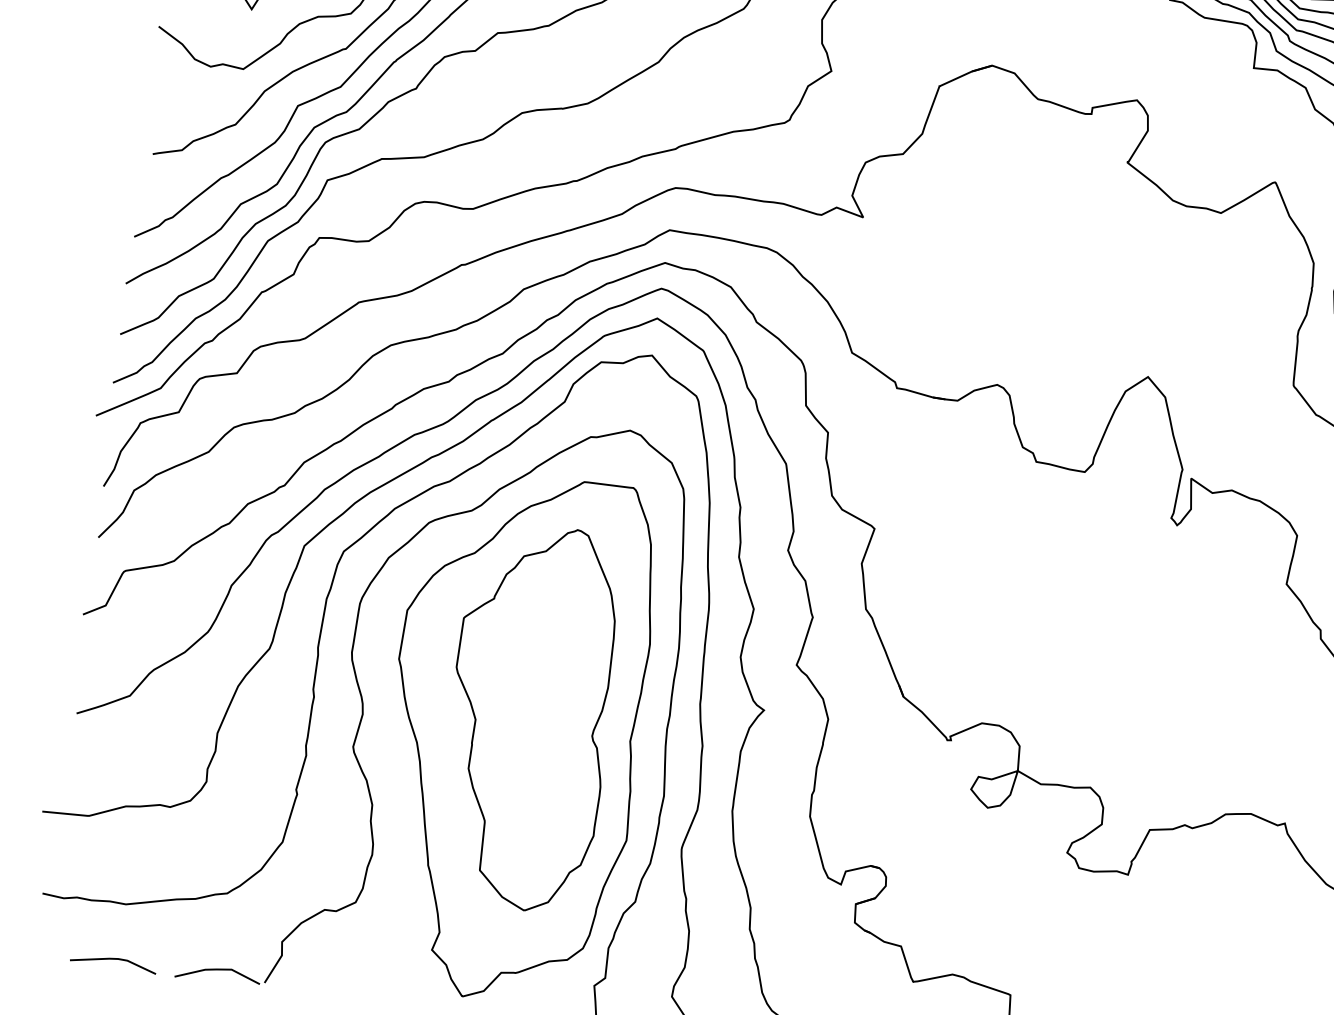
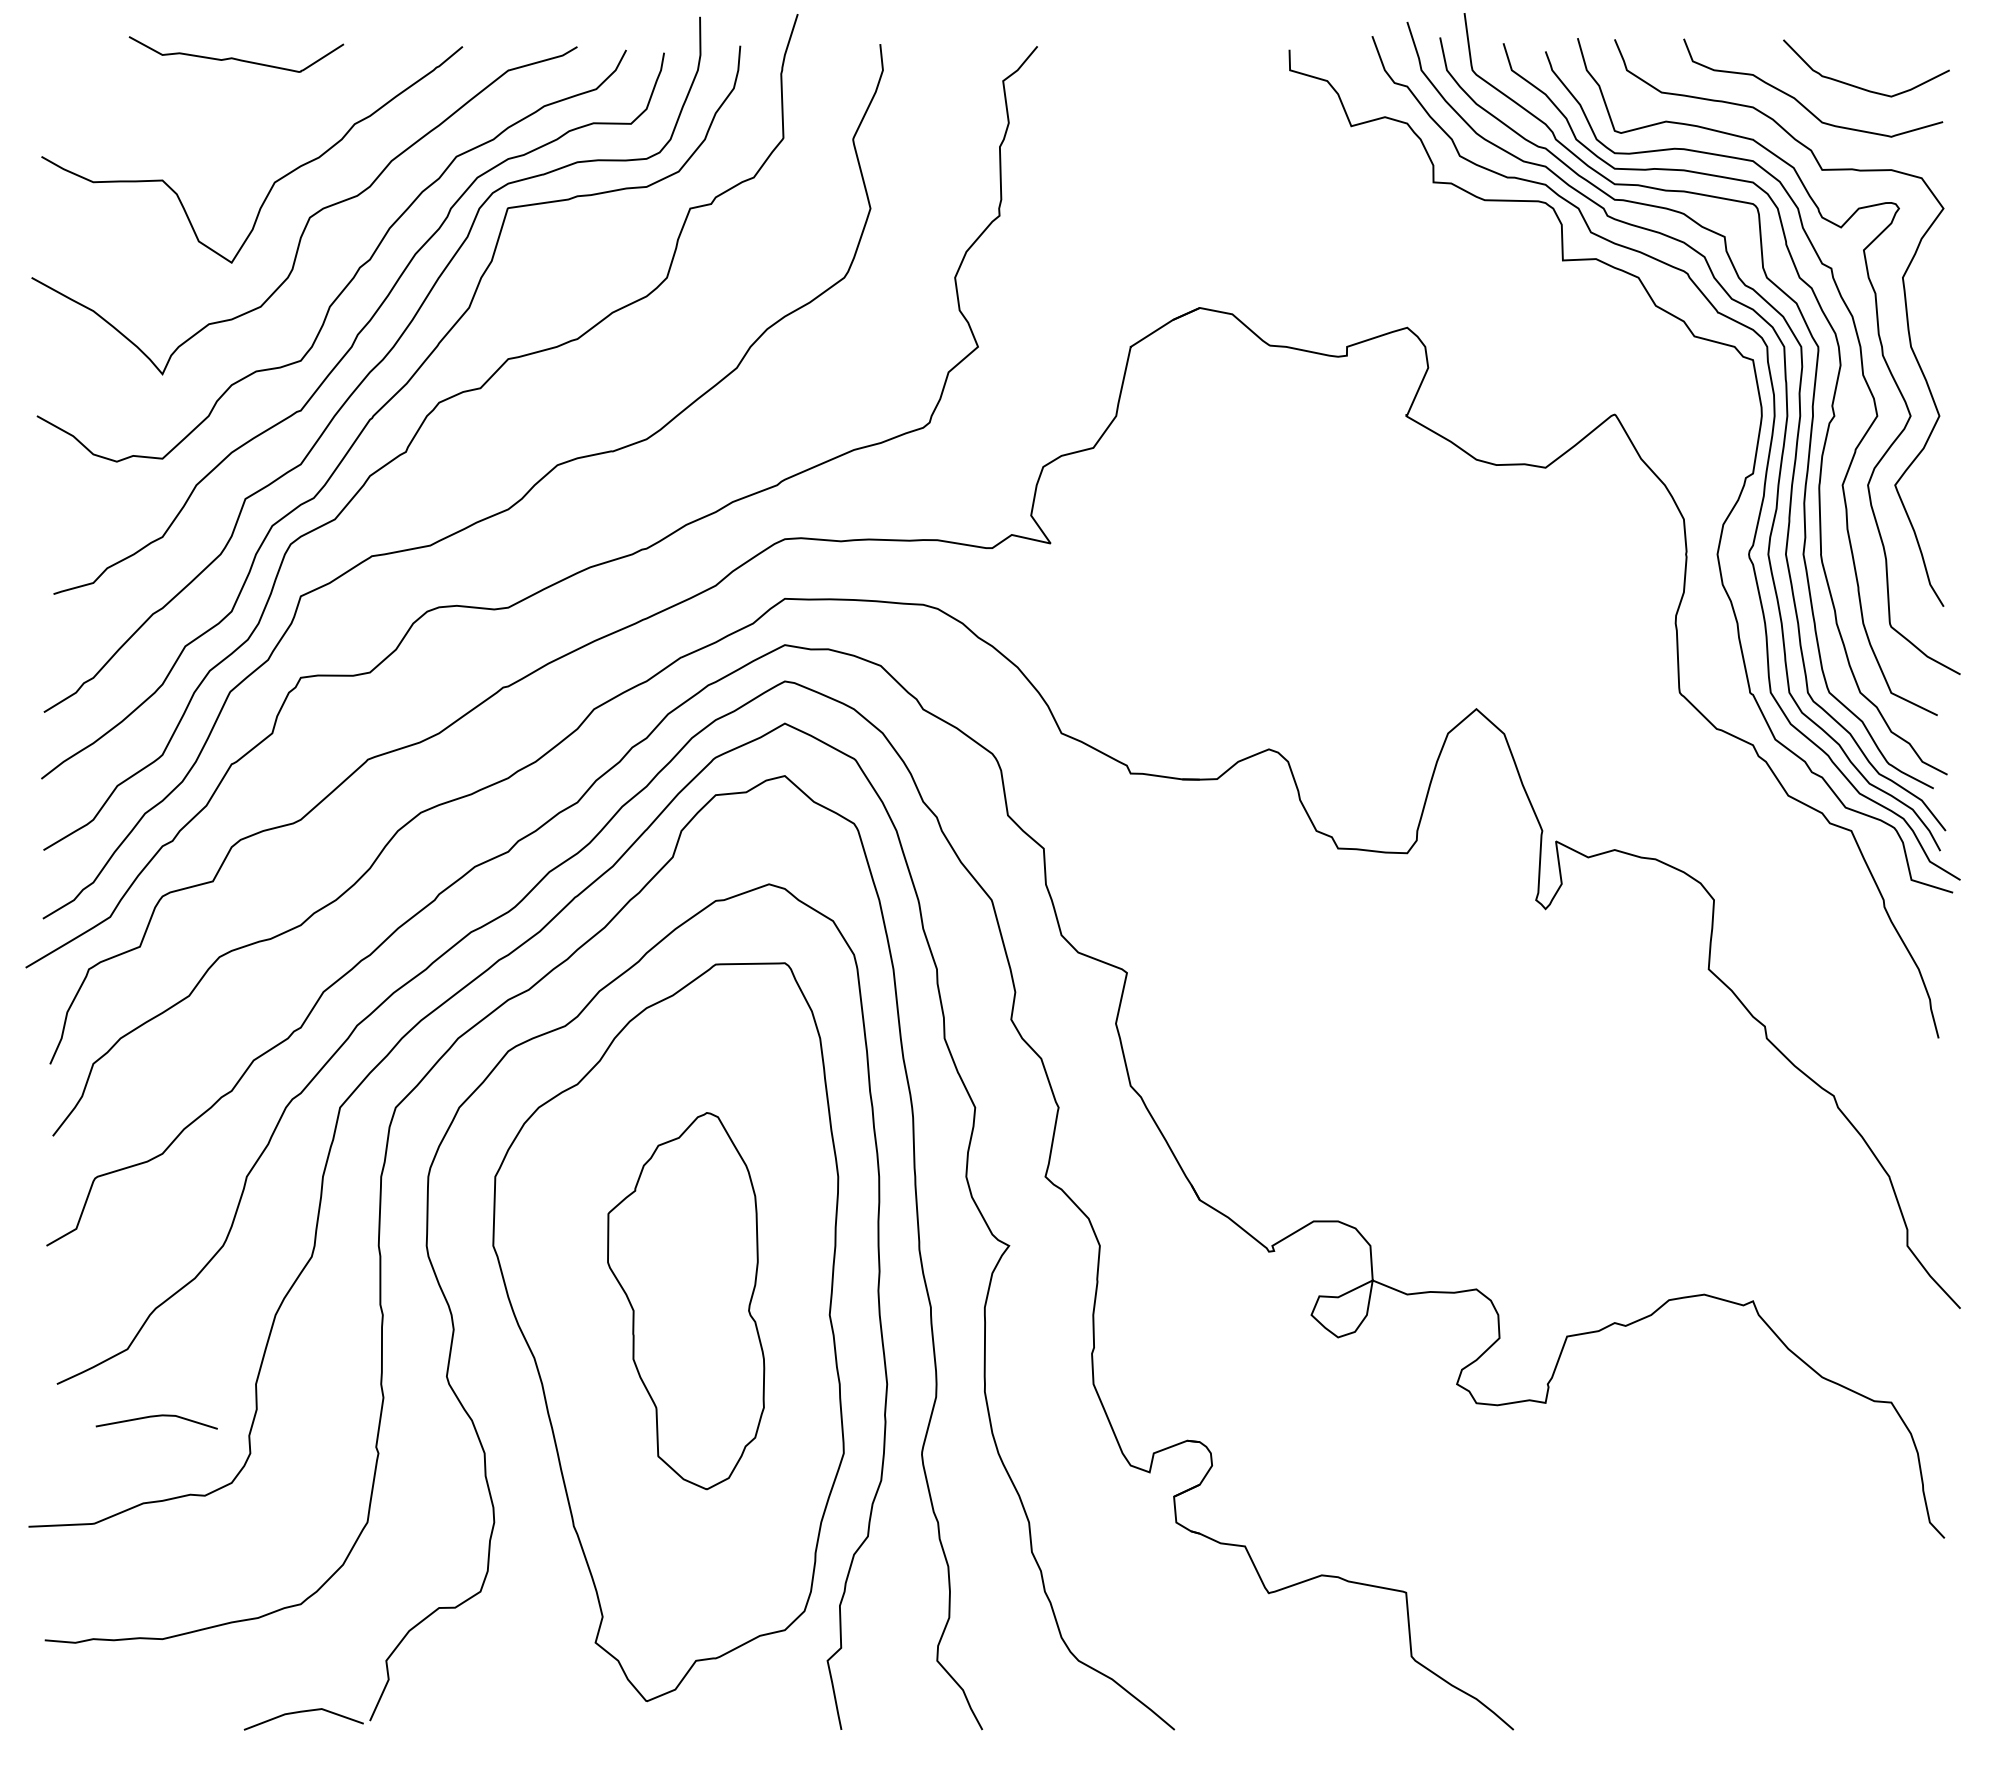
part: (529, 716) -> (685, 1300), size x0.7
line: (112, 959) -> (154, 1417), moved

